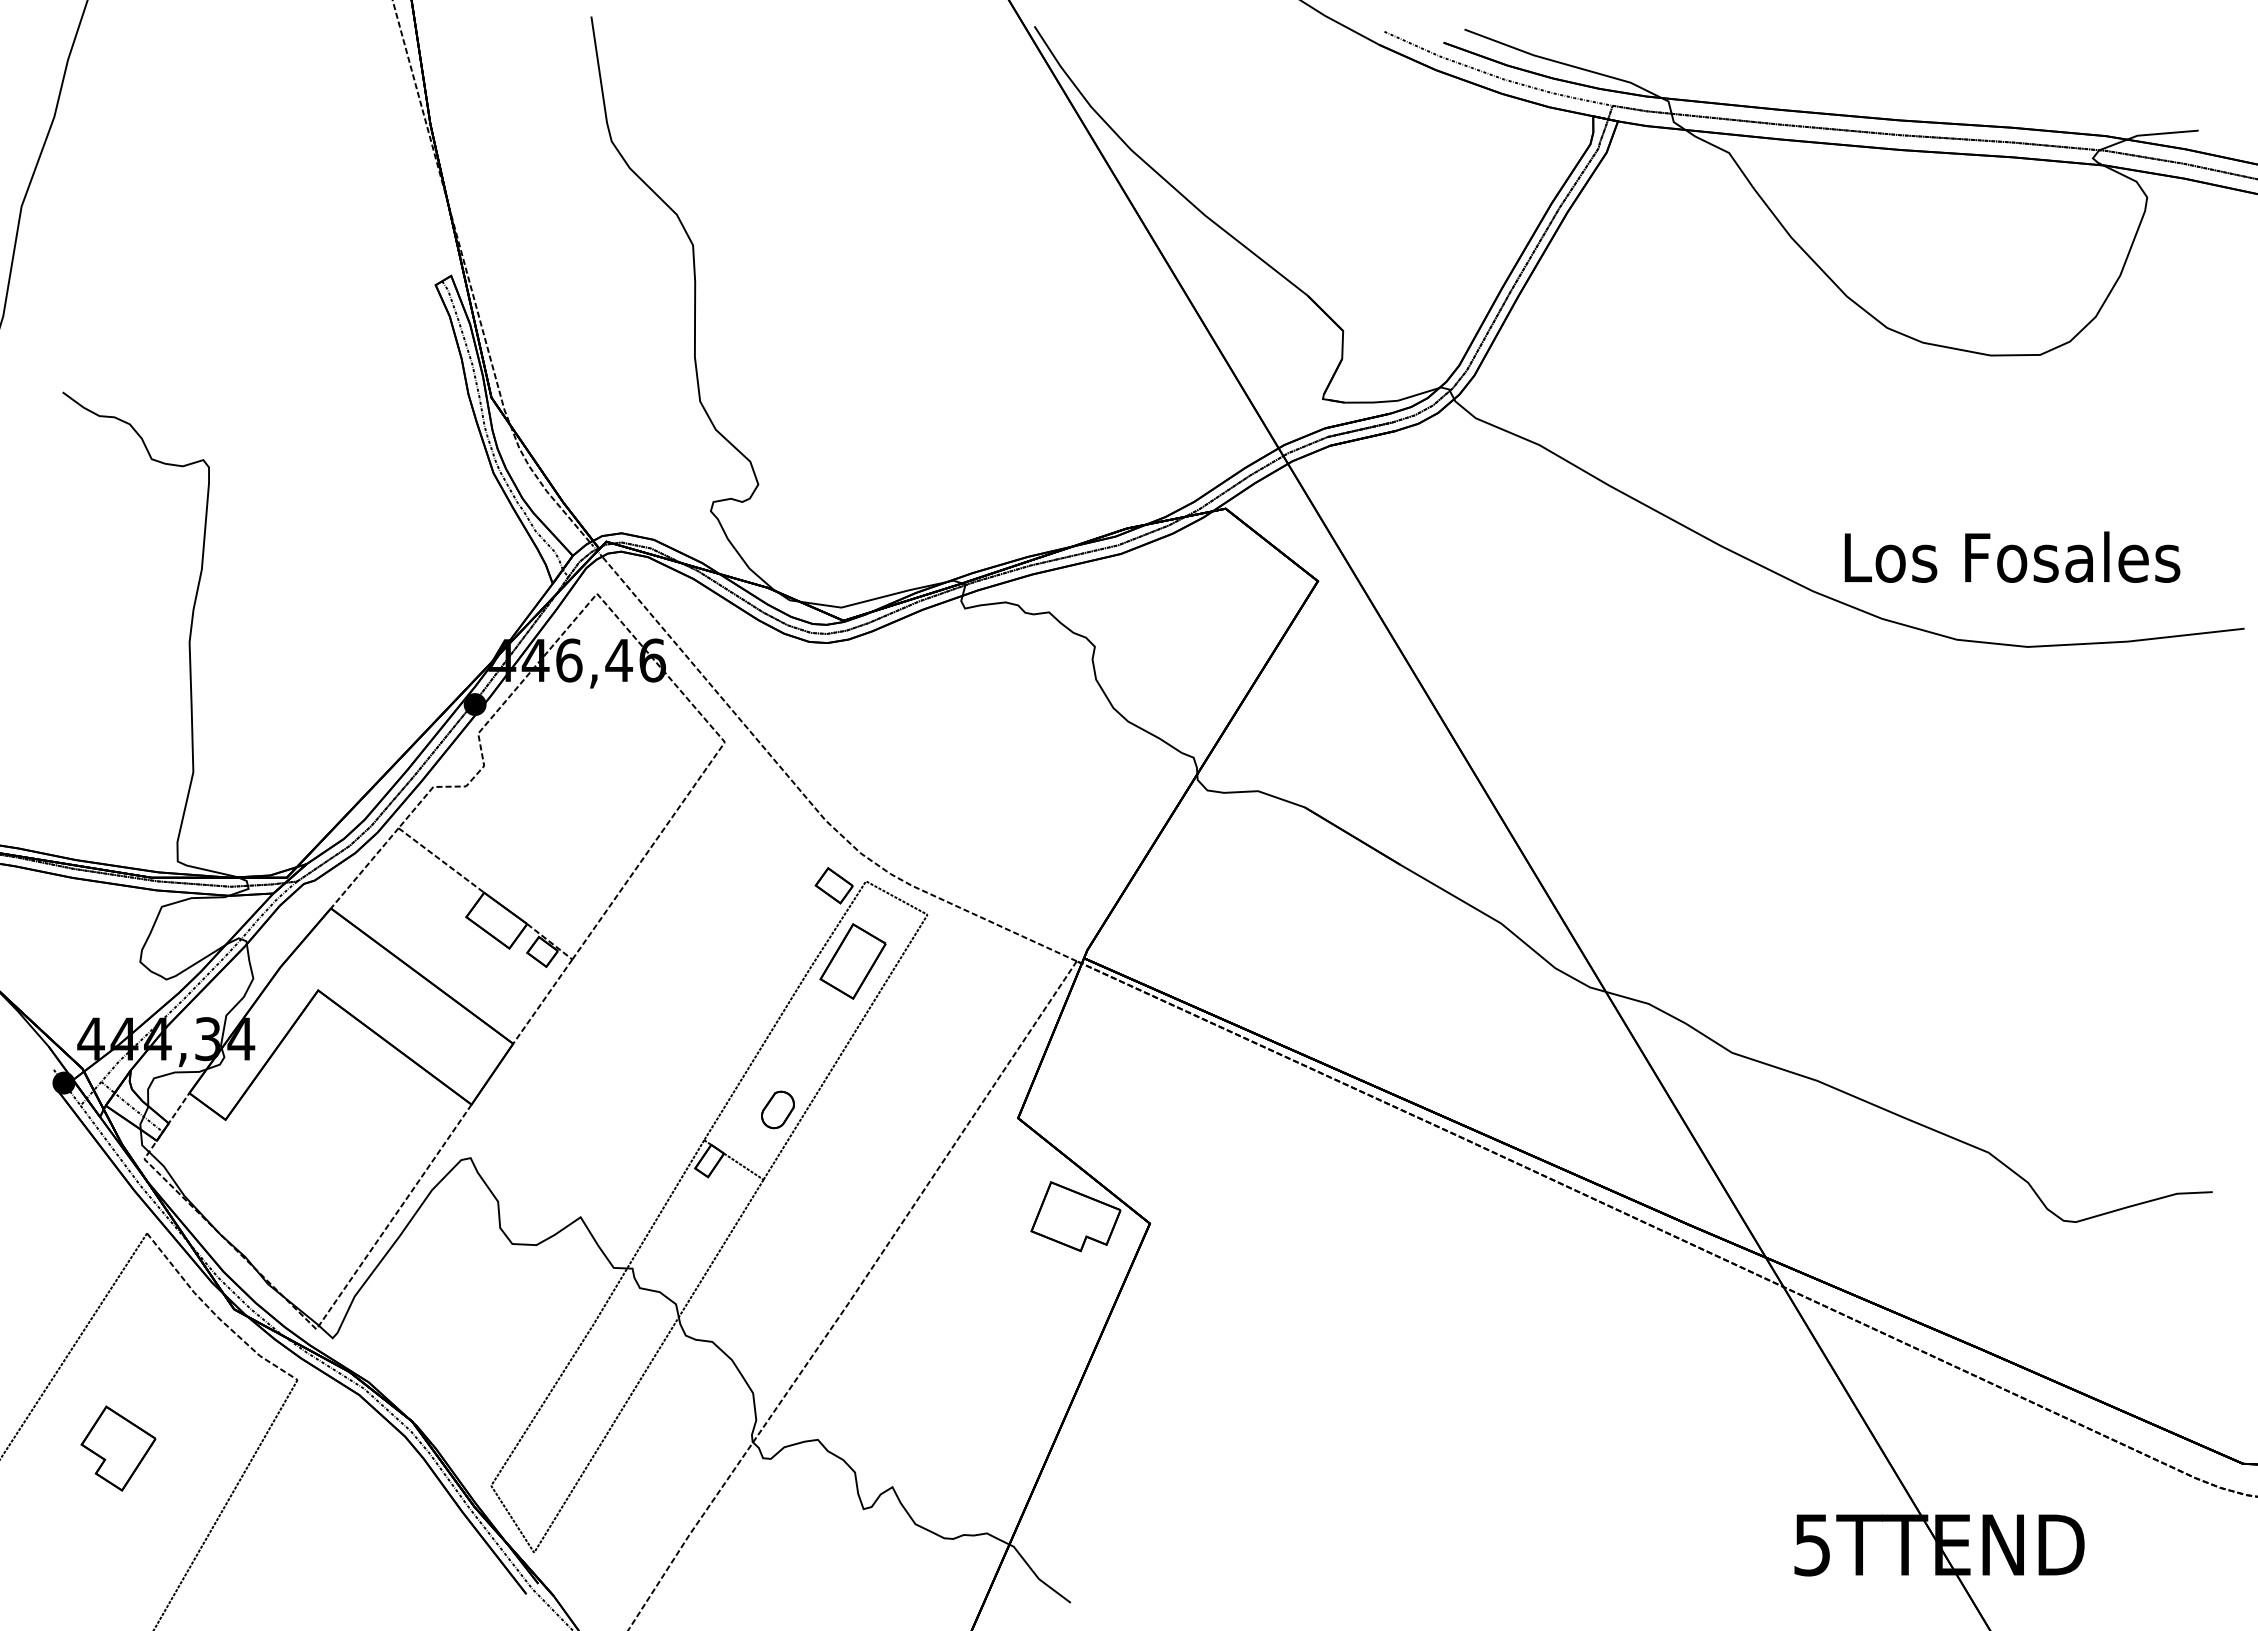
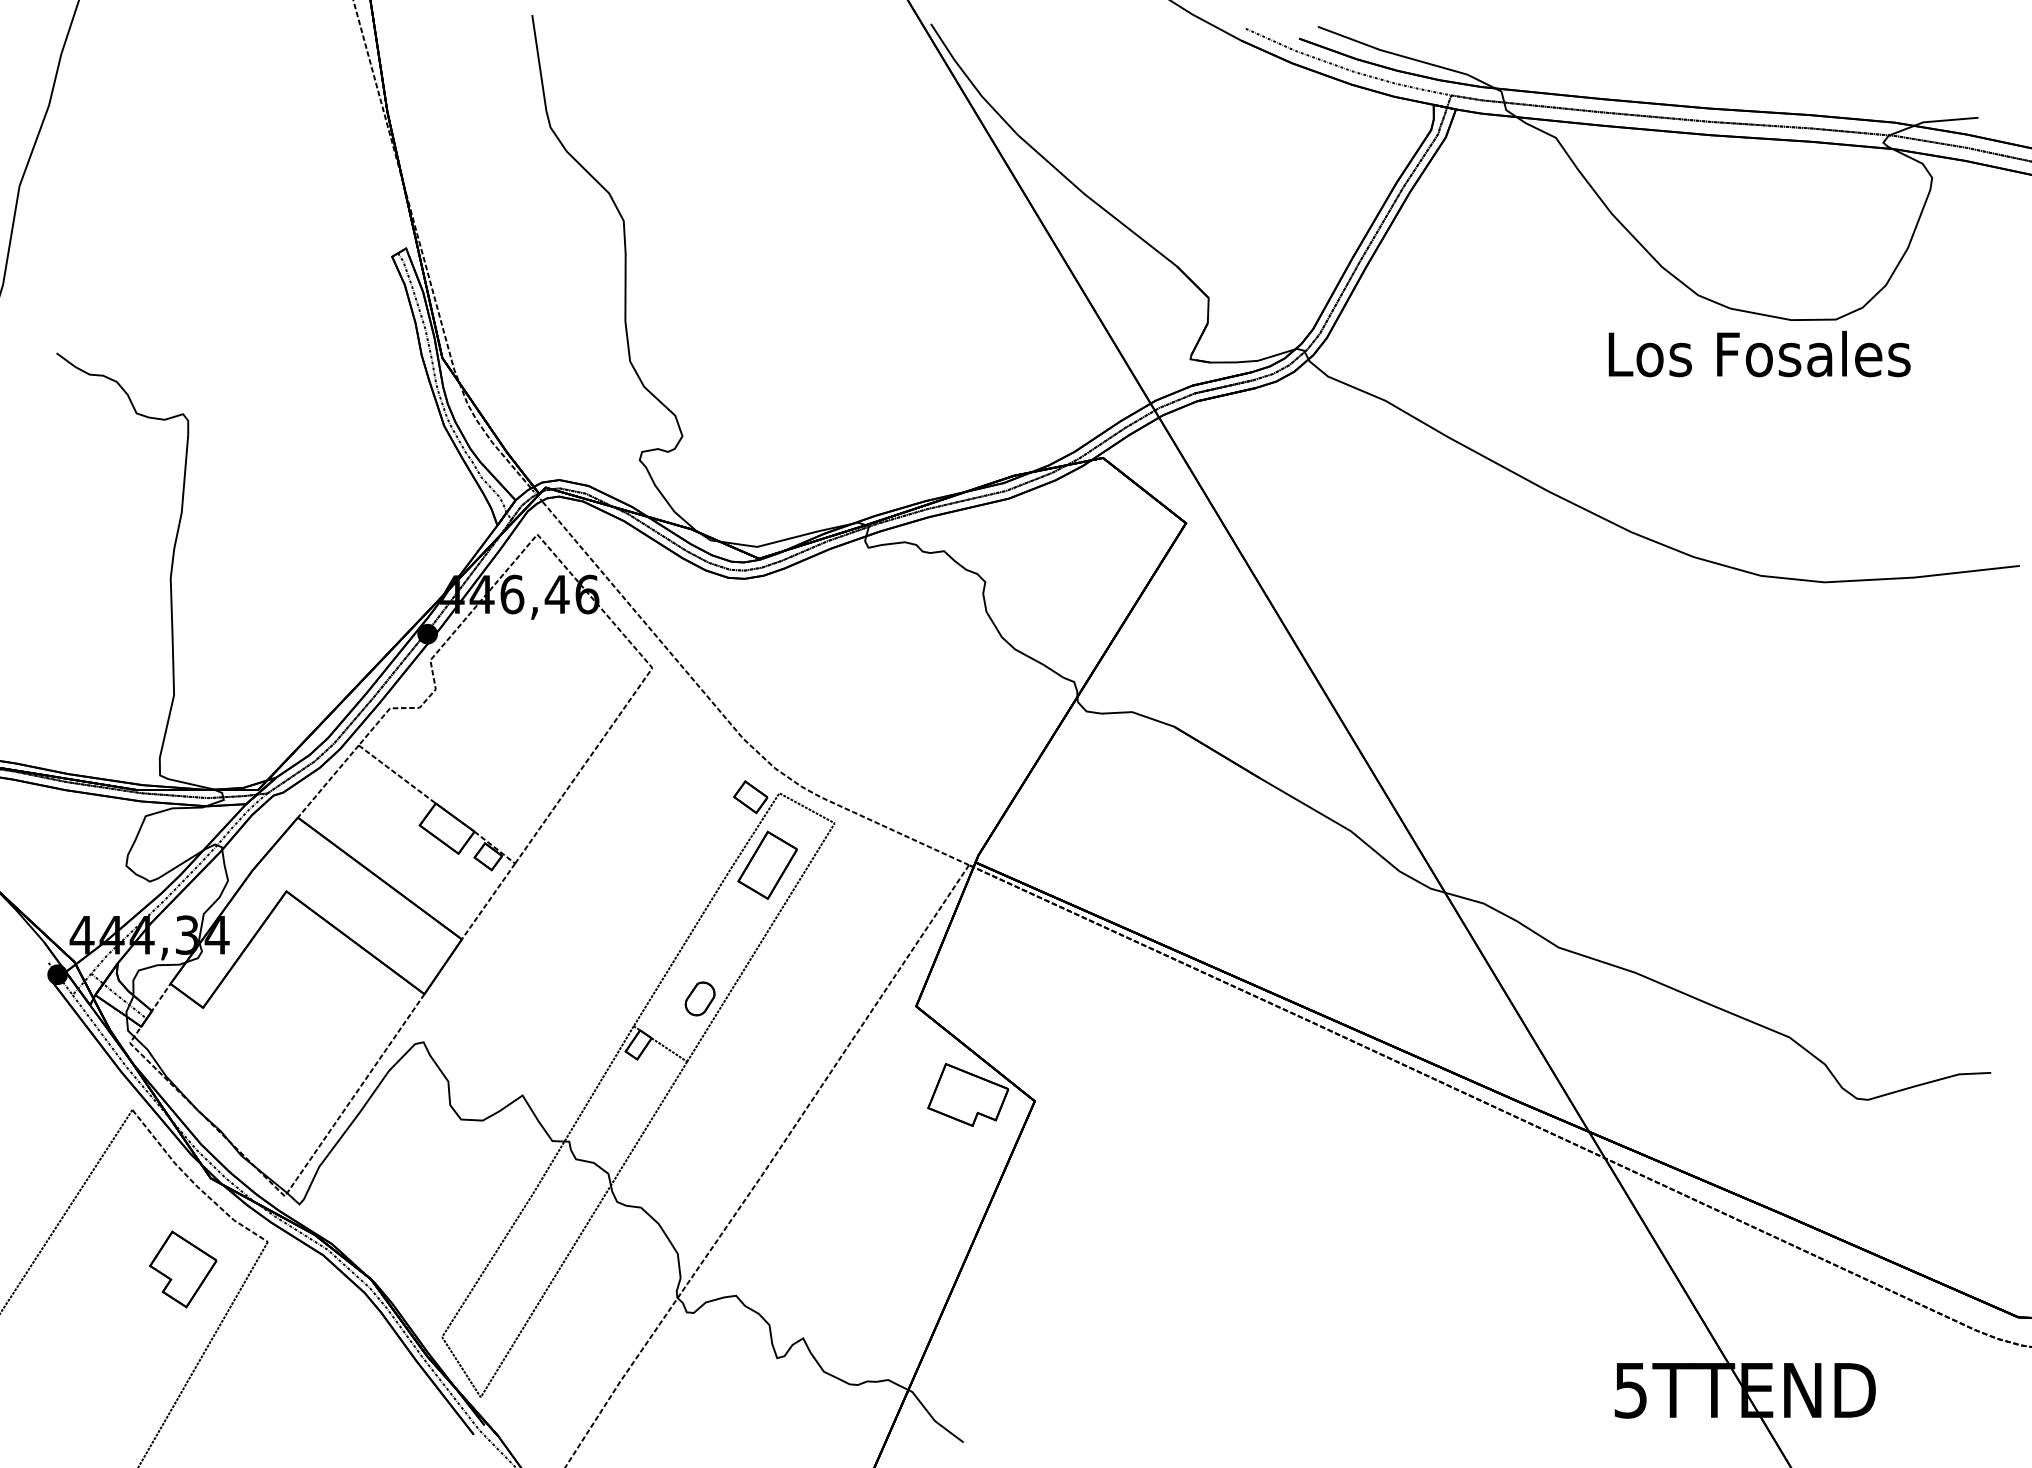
text: (2012, 556) -> (1759, 353), moved
part: (118, 1448) -> (183, 1269), moved

